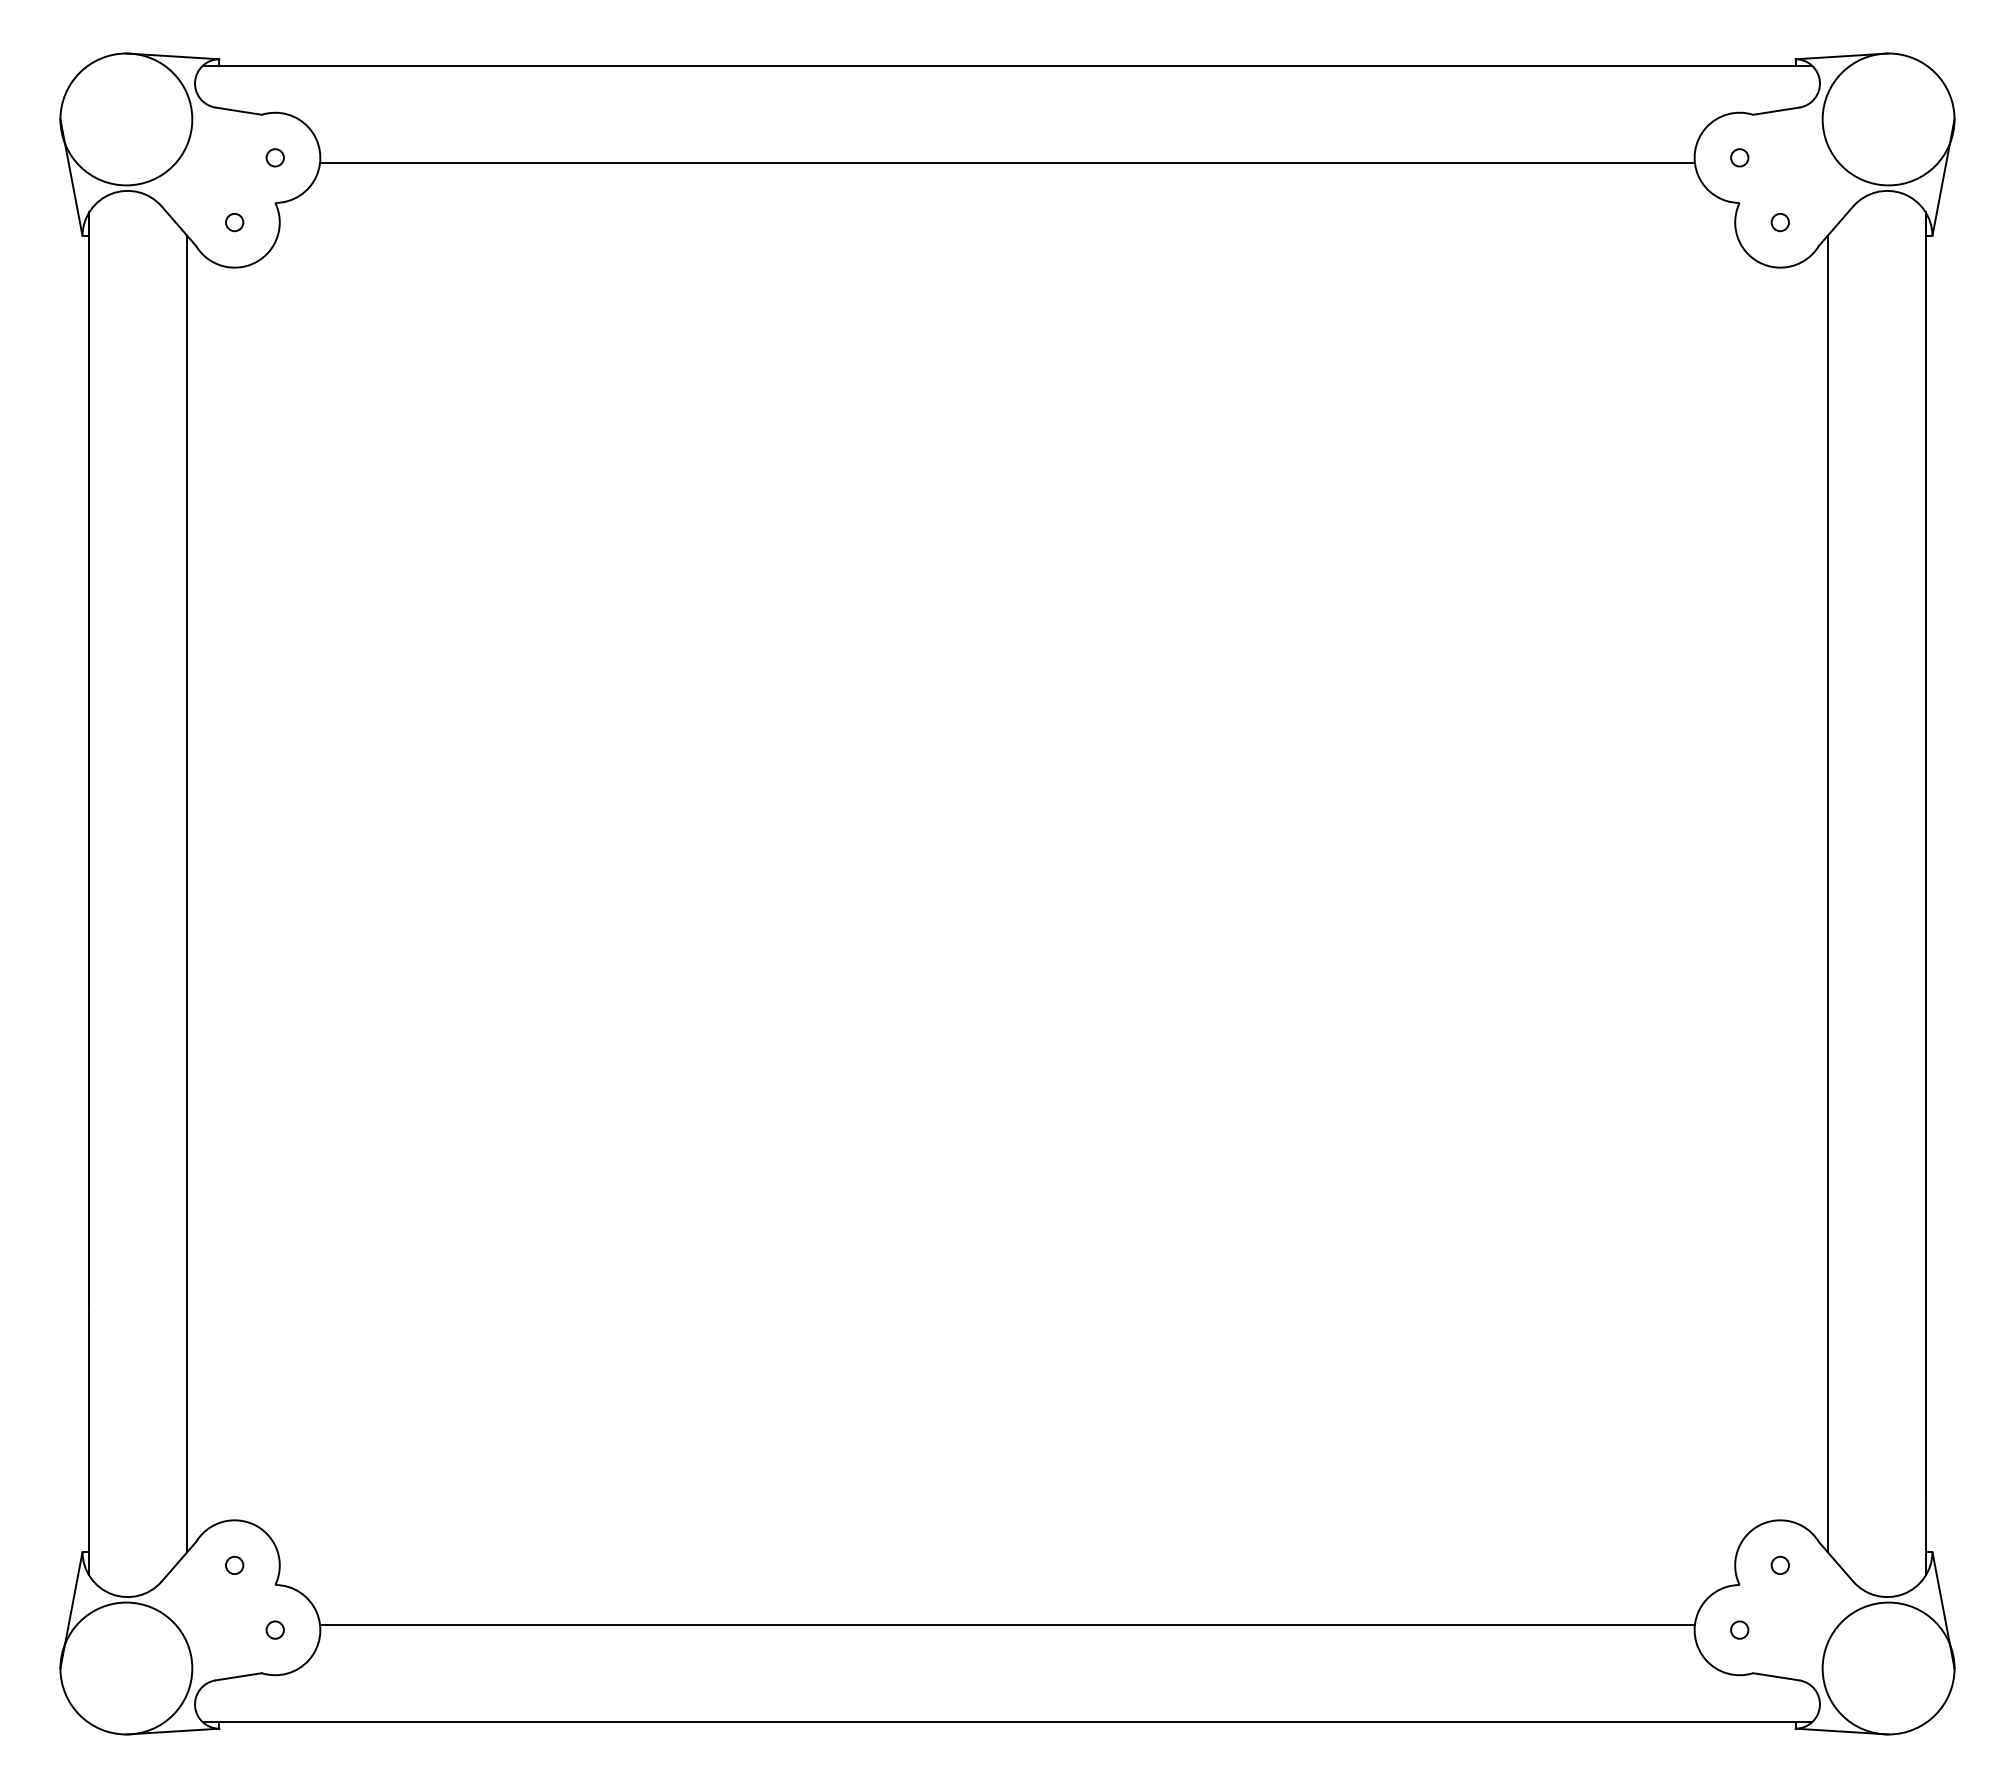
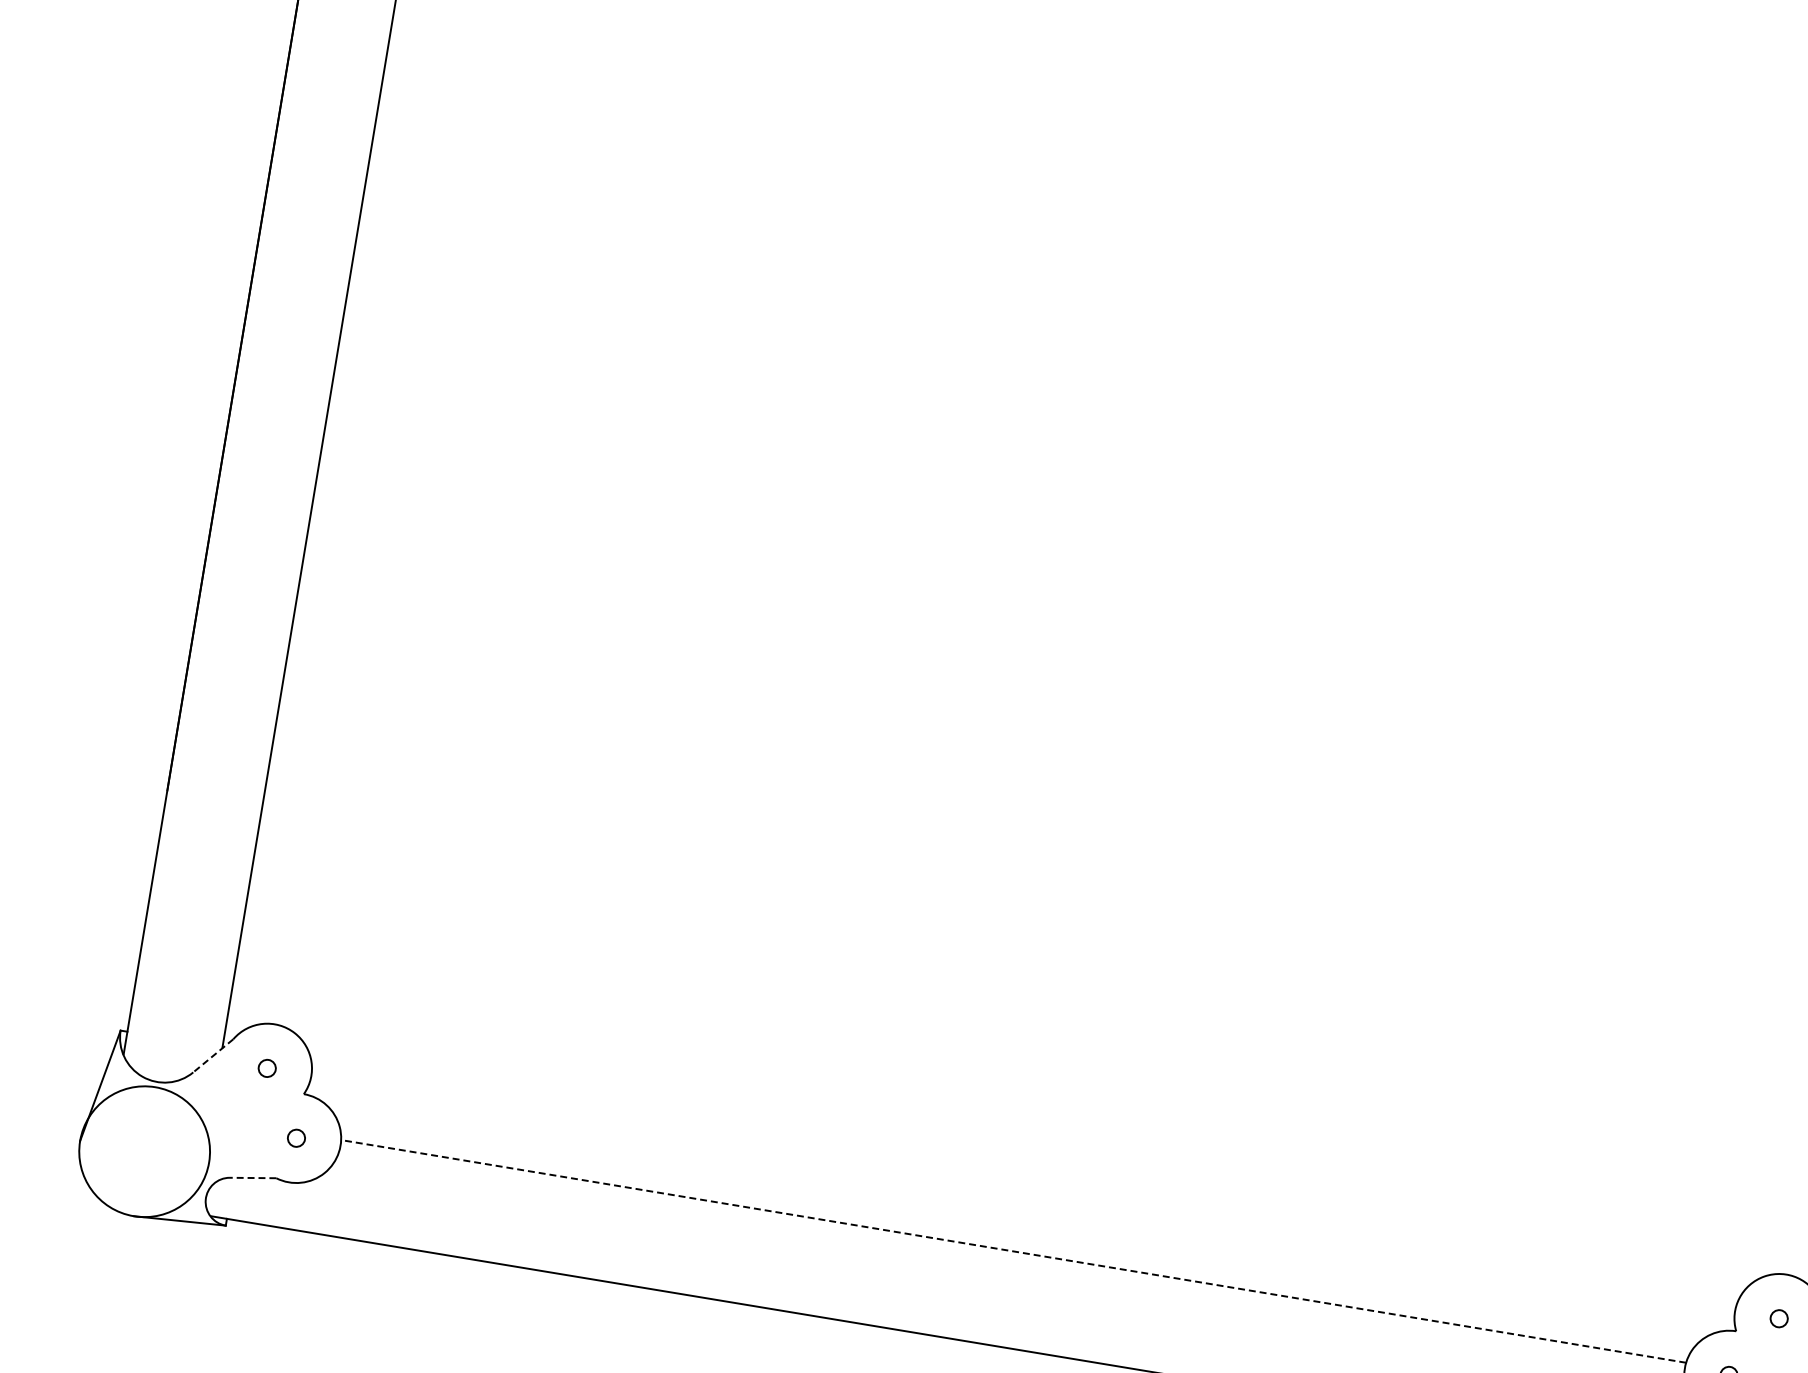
line: (178, 1562) -> (212, 1056), solid -> dashed
line: (1007, 1624) -> (1013, 1251), solid -> dashed
line: (238, 1676) -> (253, 1177), solid -> dashed

